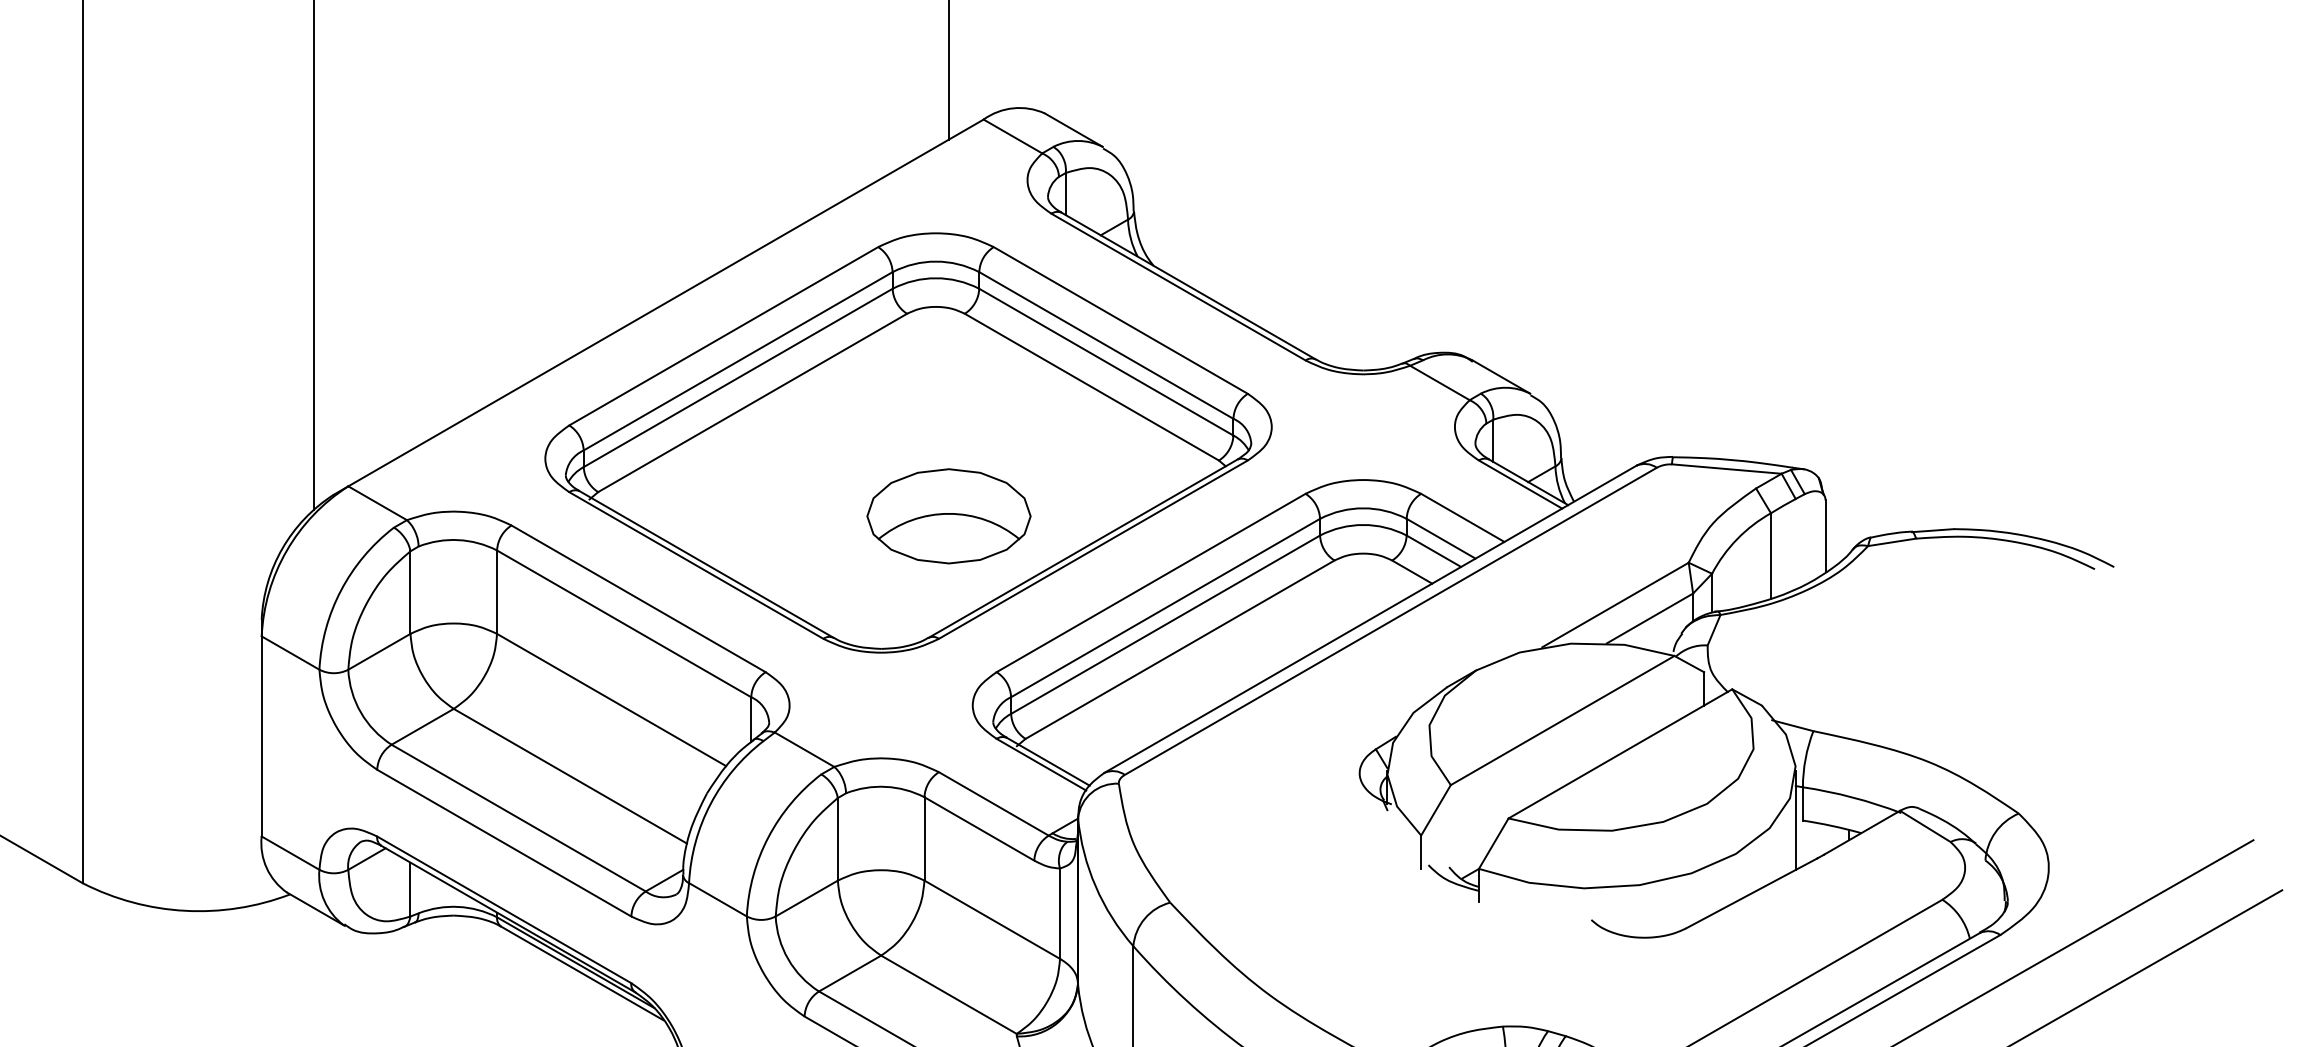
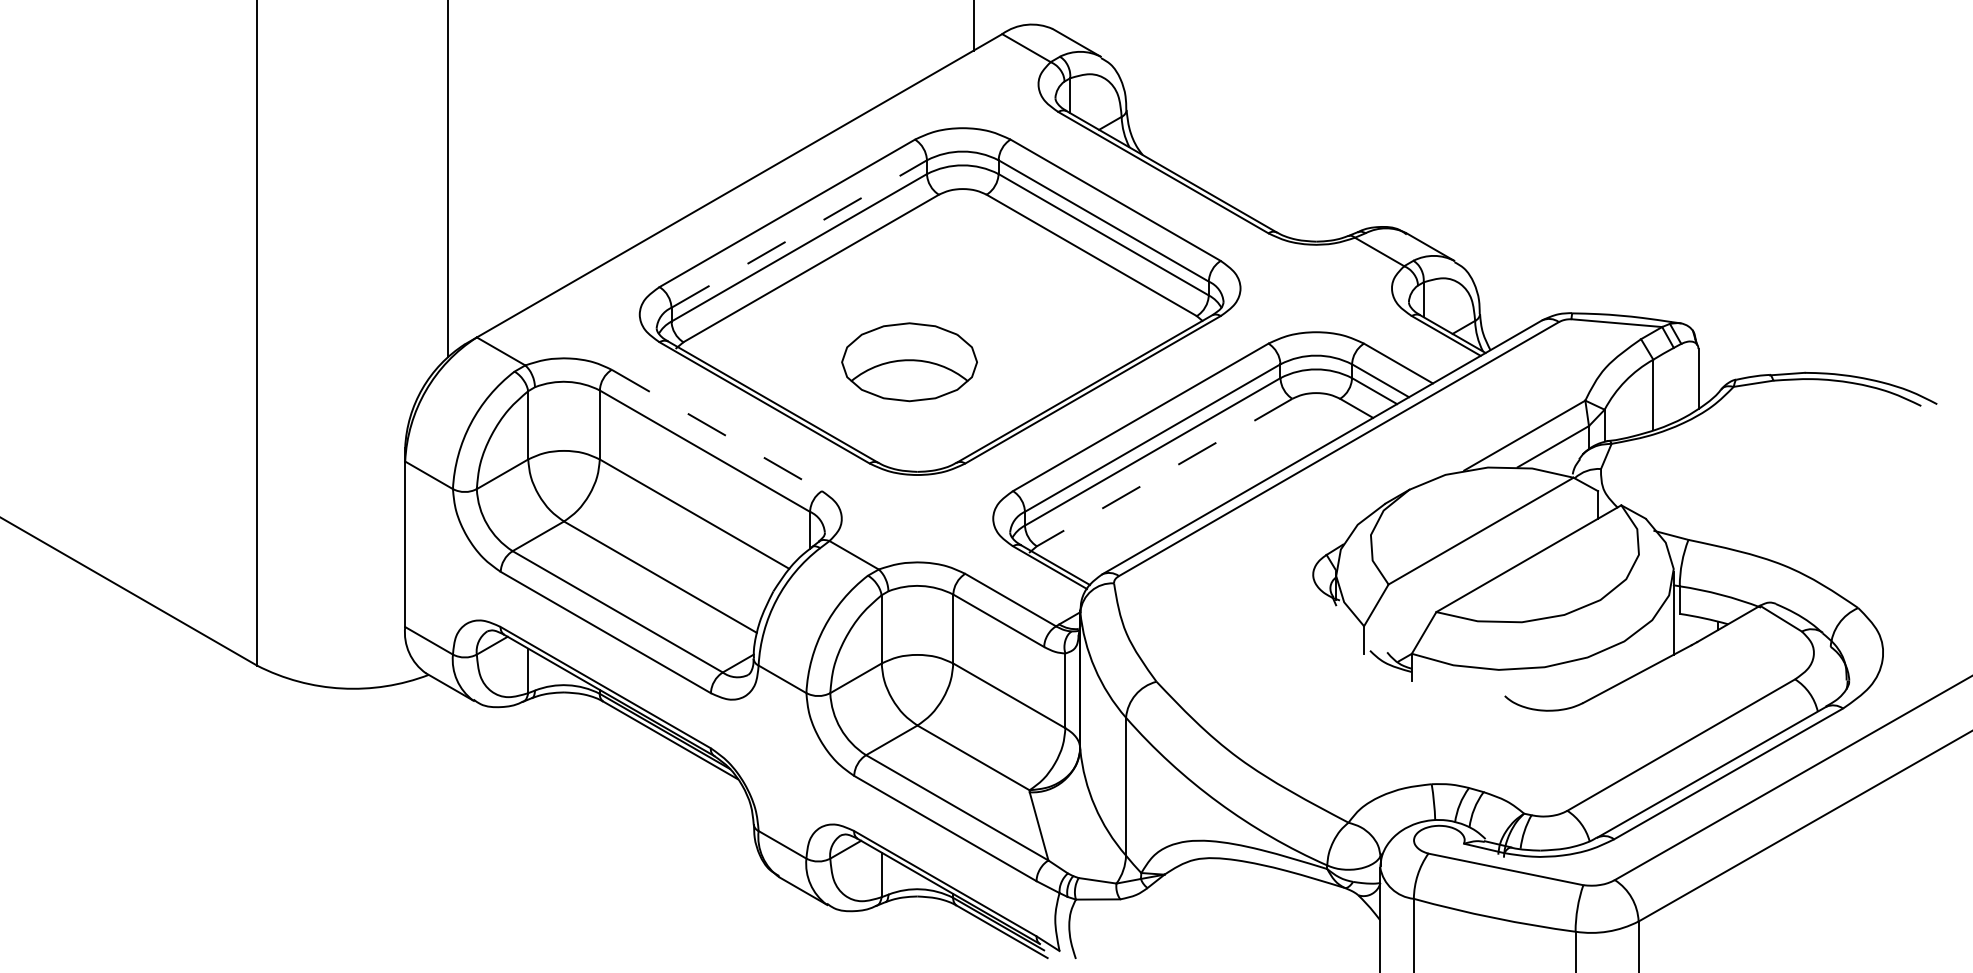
line: (738, 361) -> (799, 234), solid -> dashed
part: (948, 516) -> (909, 362), moved
line: (639, 598) -> (717, 430), solid -> dashed
line: (1179, 649) -> (1164, 472), solid -> dashed

